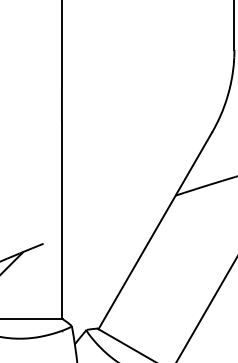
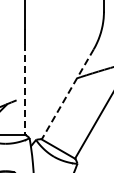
line: (60, 222) -> (24, 90), solid -> dashed
line: (154, 230) -> (67, 94), solid -> dashed

